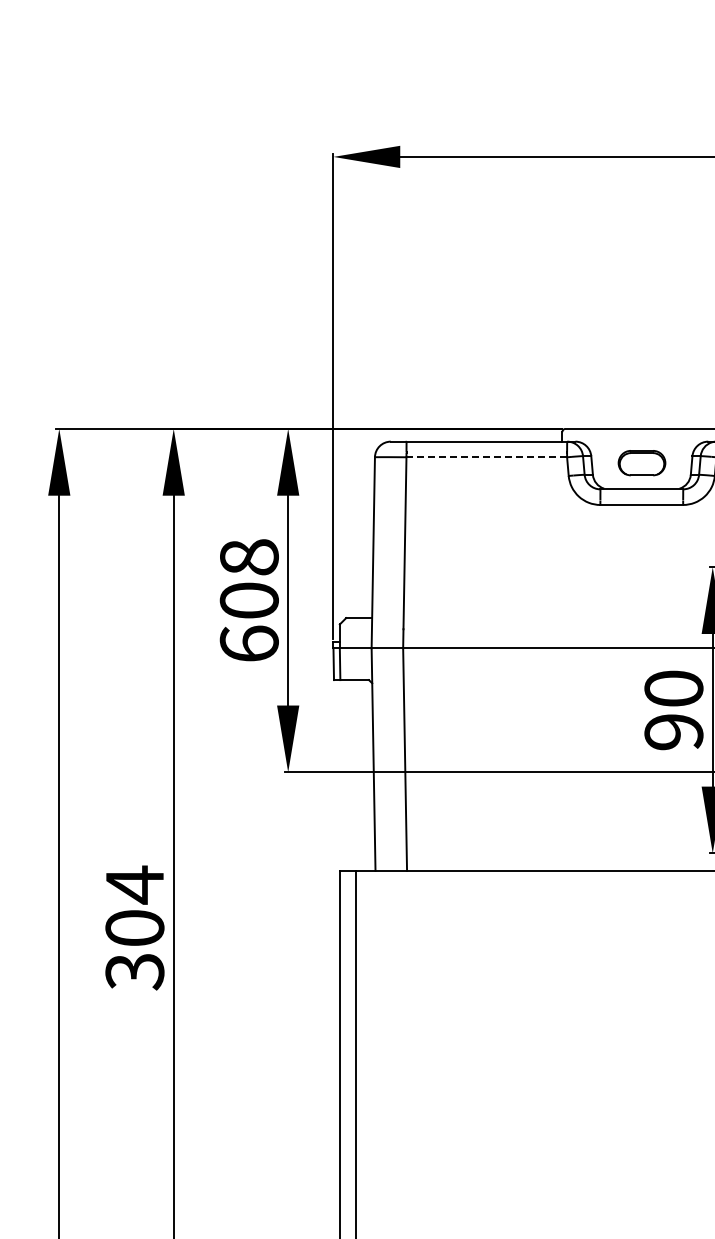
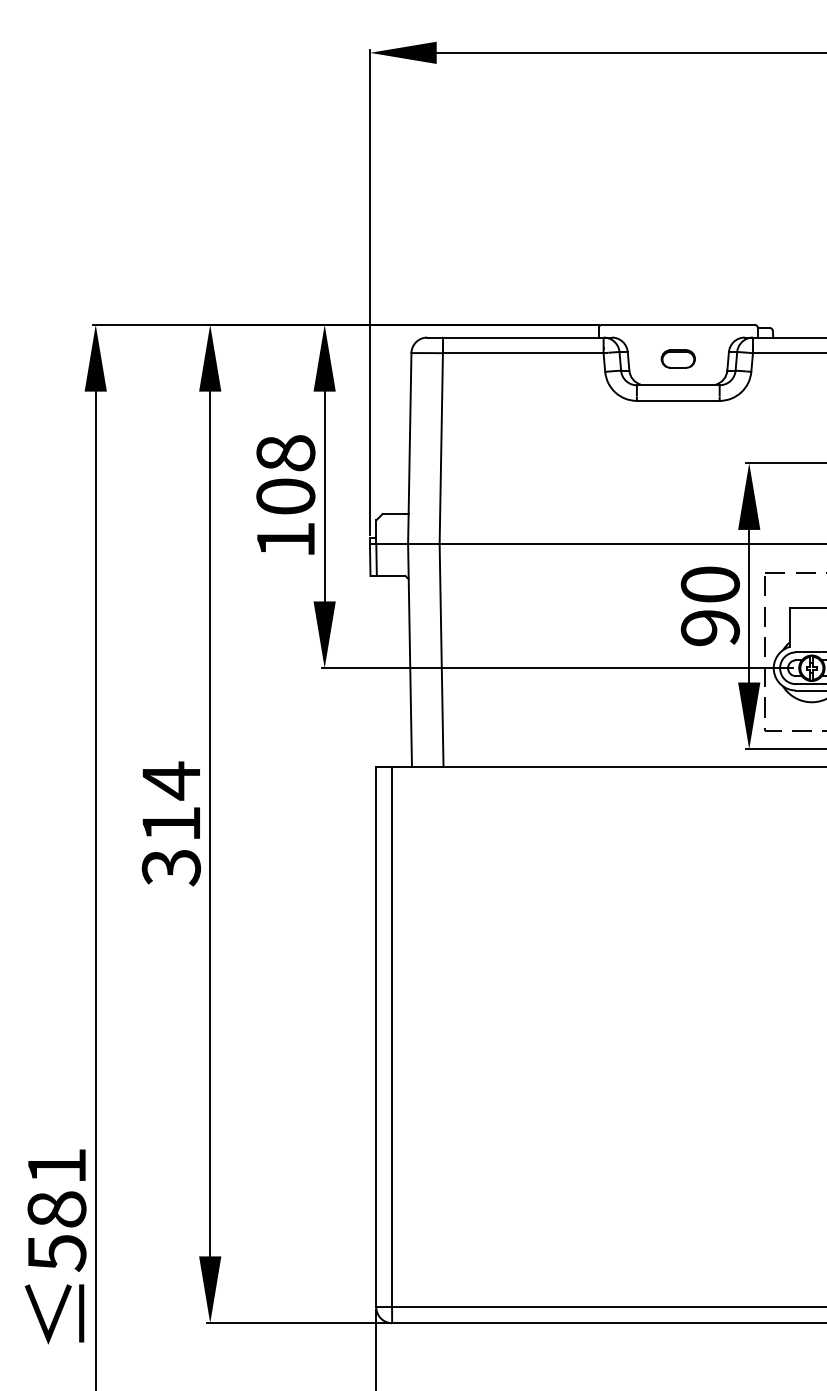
line: (487, 457) -> (523, 353), dashed -> solid
part: (641, 462) -> (677, 358), size x0.71
text: (249, 643) -> (285, 539), 608 -> 108
text: (134, 927) -> (170, 823), 304 -> 314

